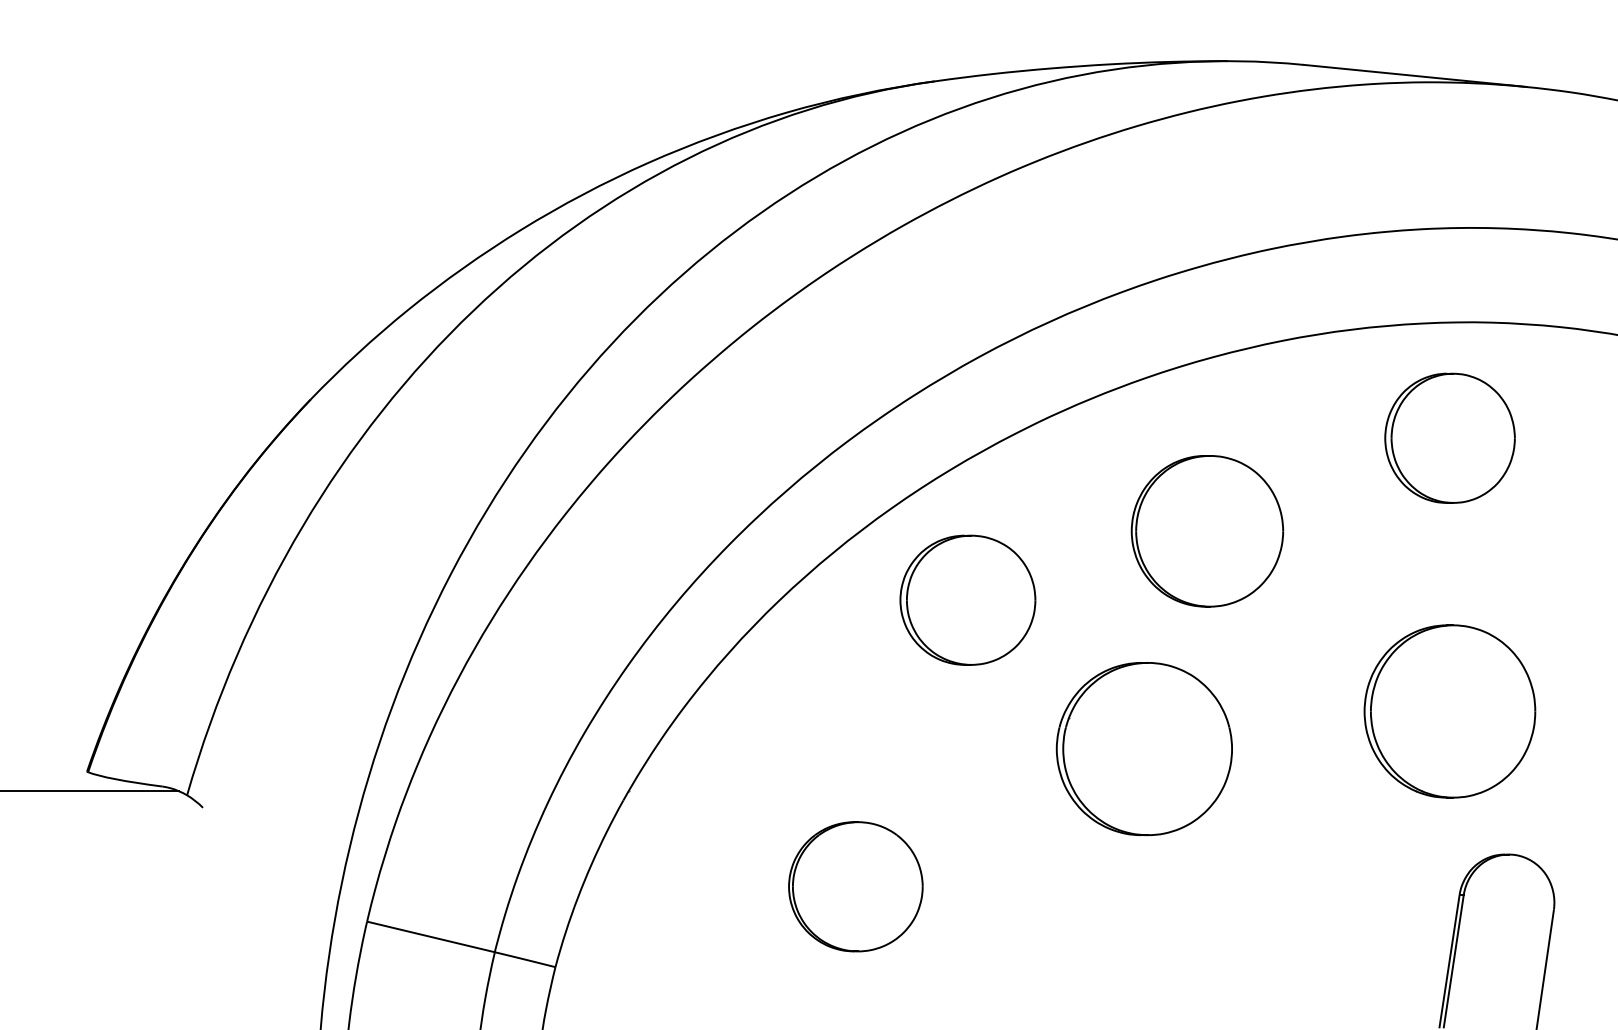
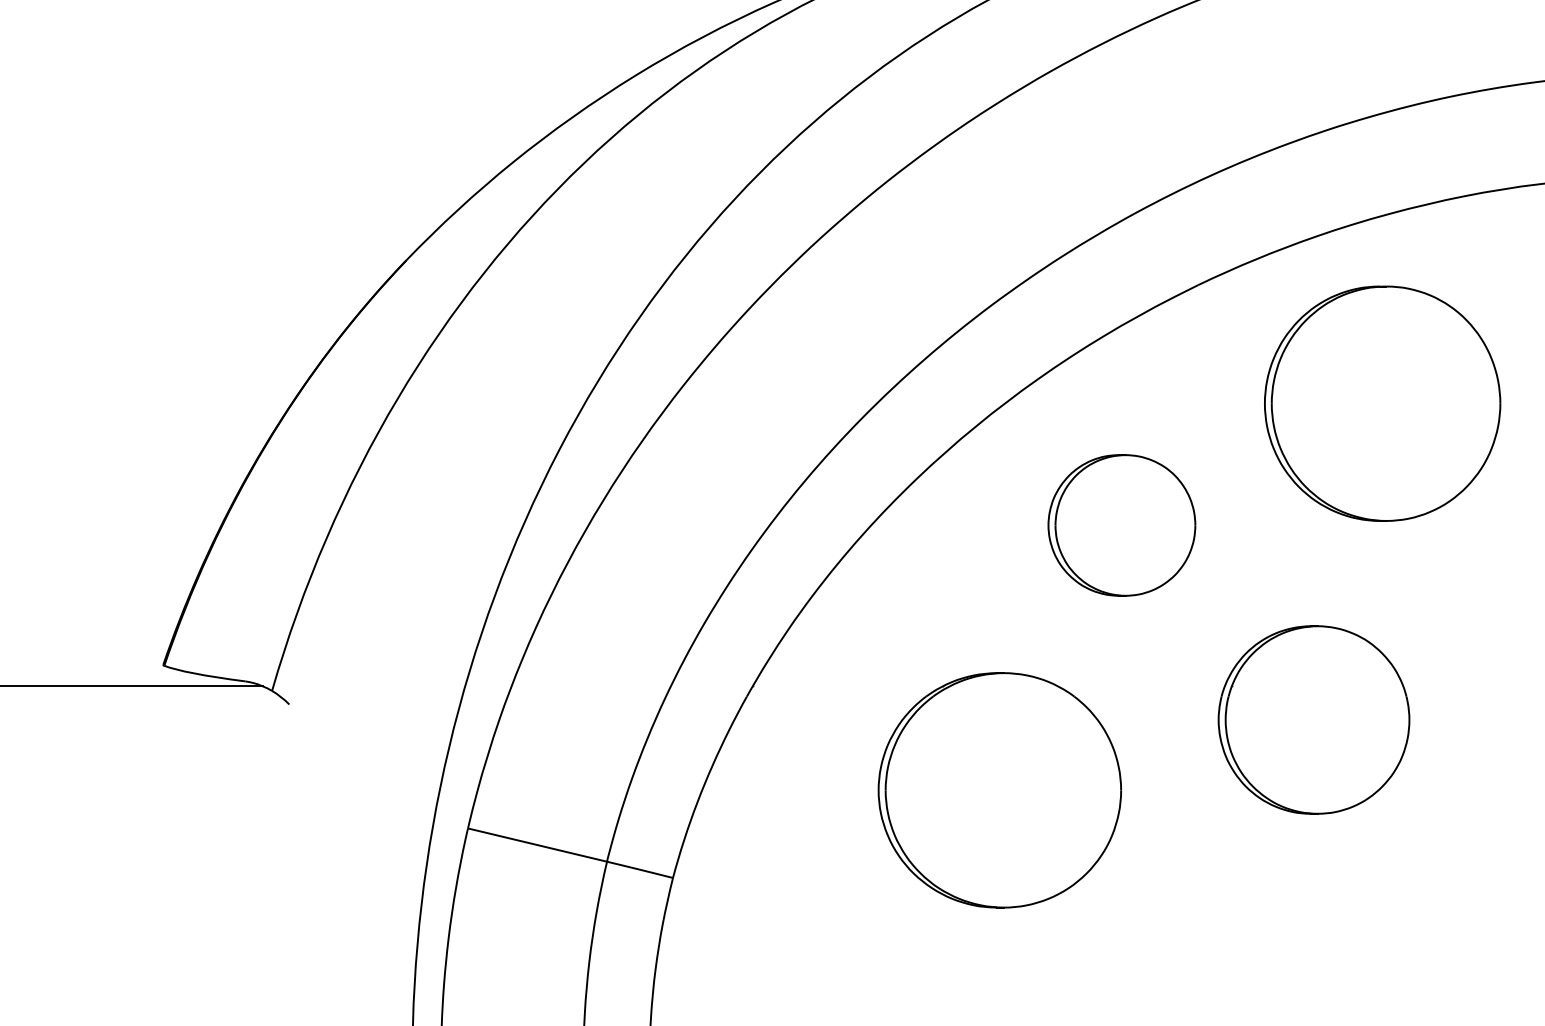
part: (1207, 530) -> (1382, 402), size x1.43
part: (967, 599) -> (1121, 524), moved
part: (1143, 749) -> (1313, 720), moved
part: (855, 886) -> (999, 790), size x1.67

